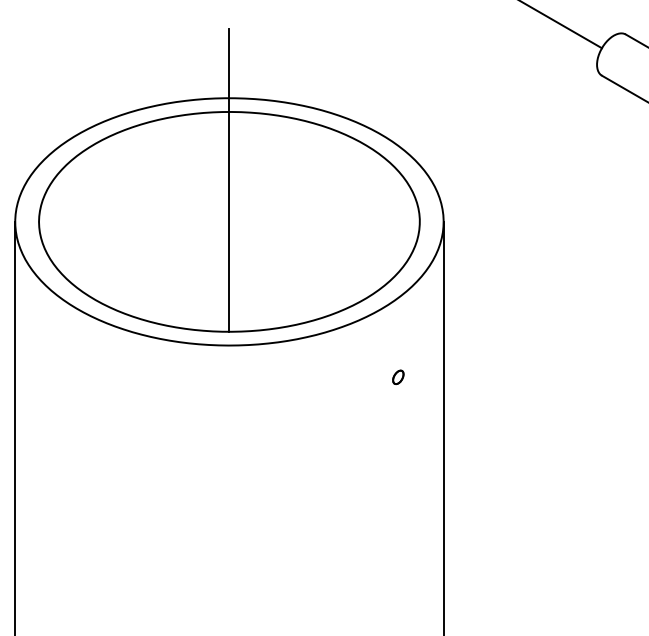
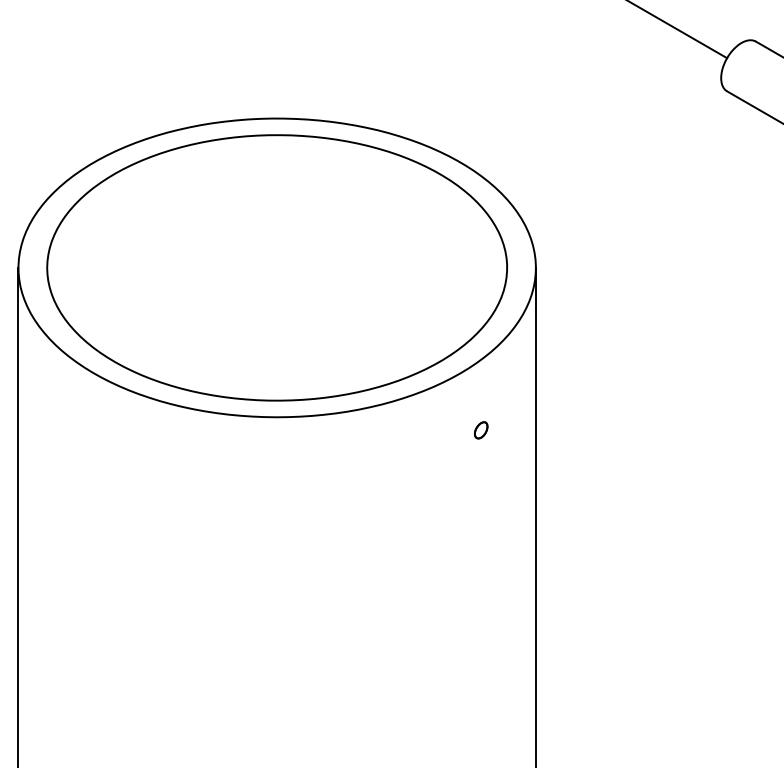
line: (229, 180) -> (277, 217), removed
part: (398, 376) -> (481, 429), moved

